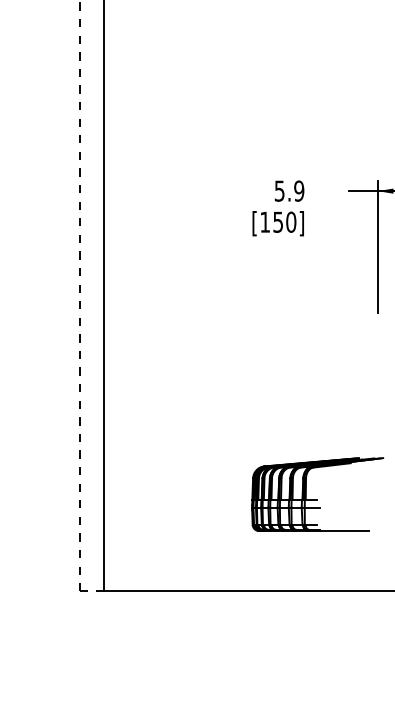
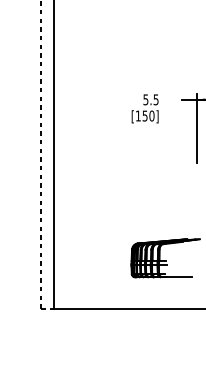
text: (298, 190) -> (155, 99), 5.9 -> 5.5

